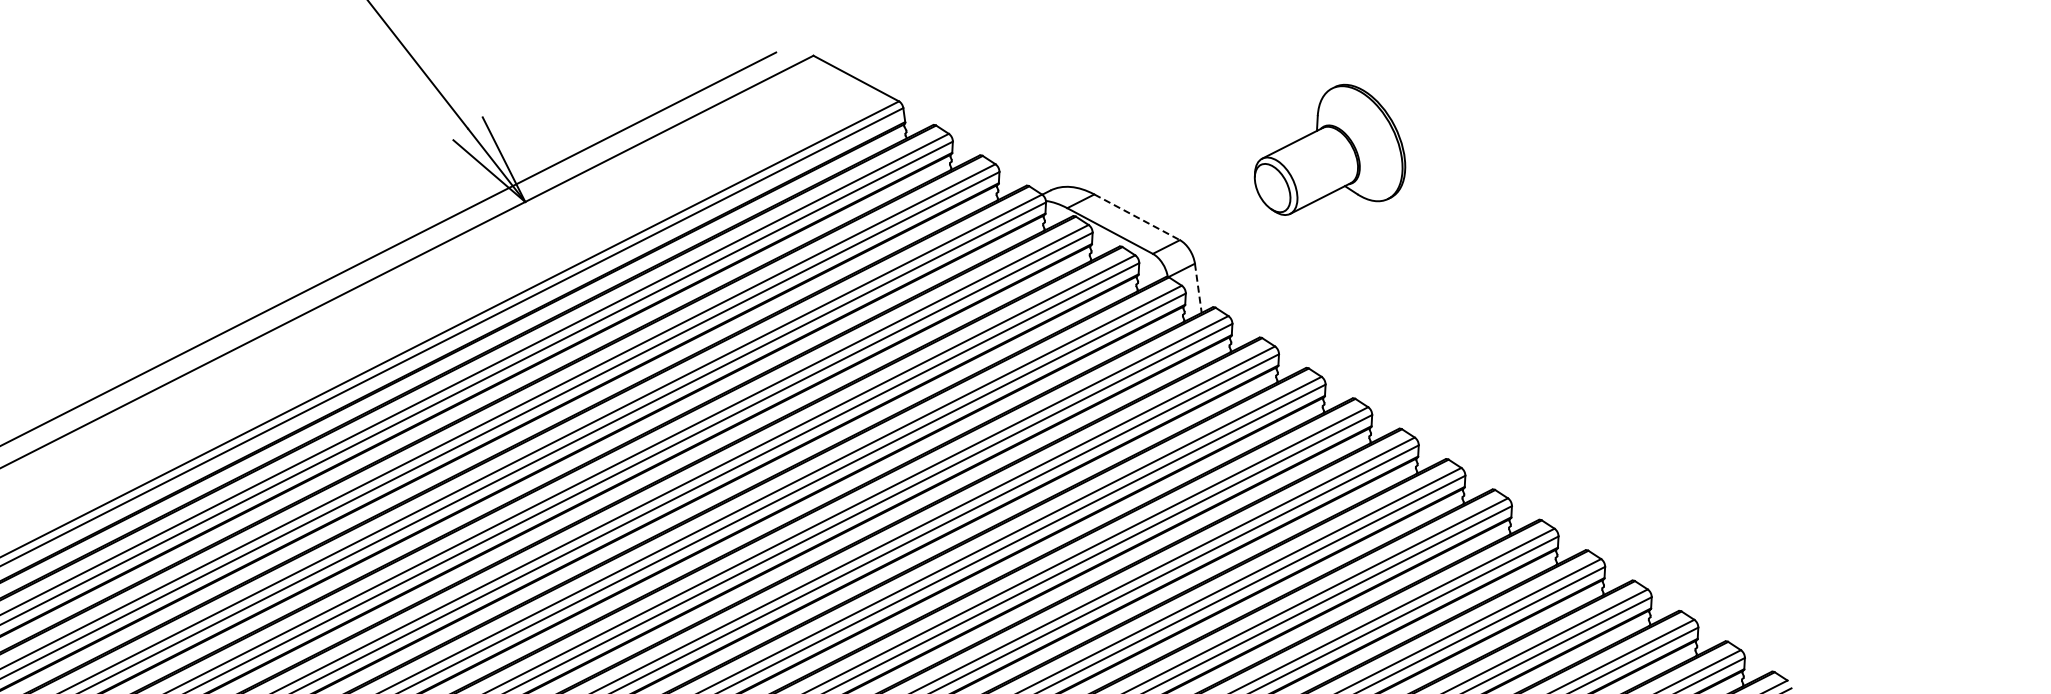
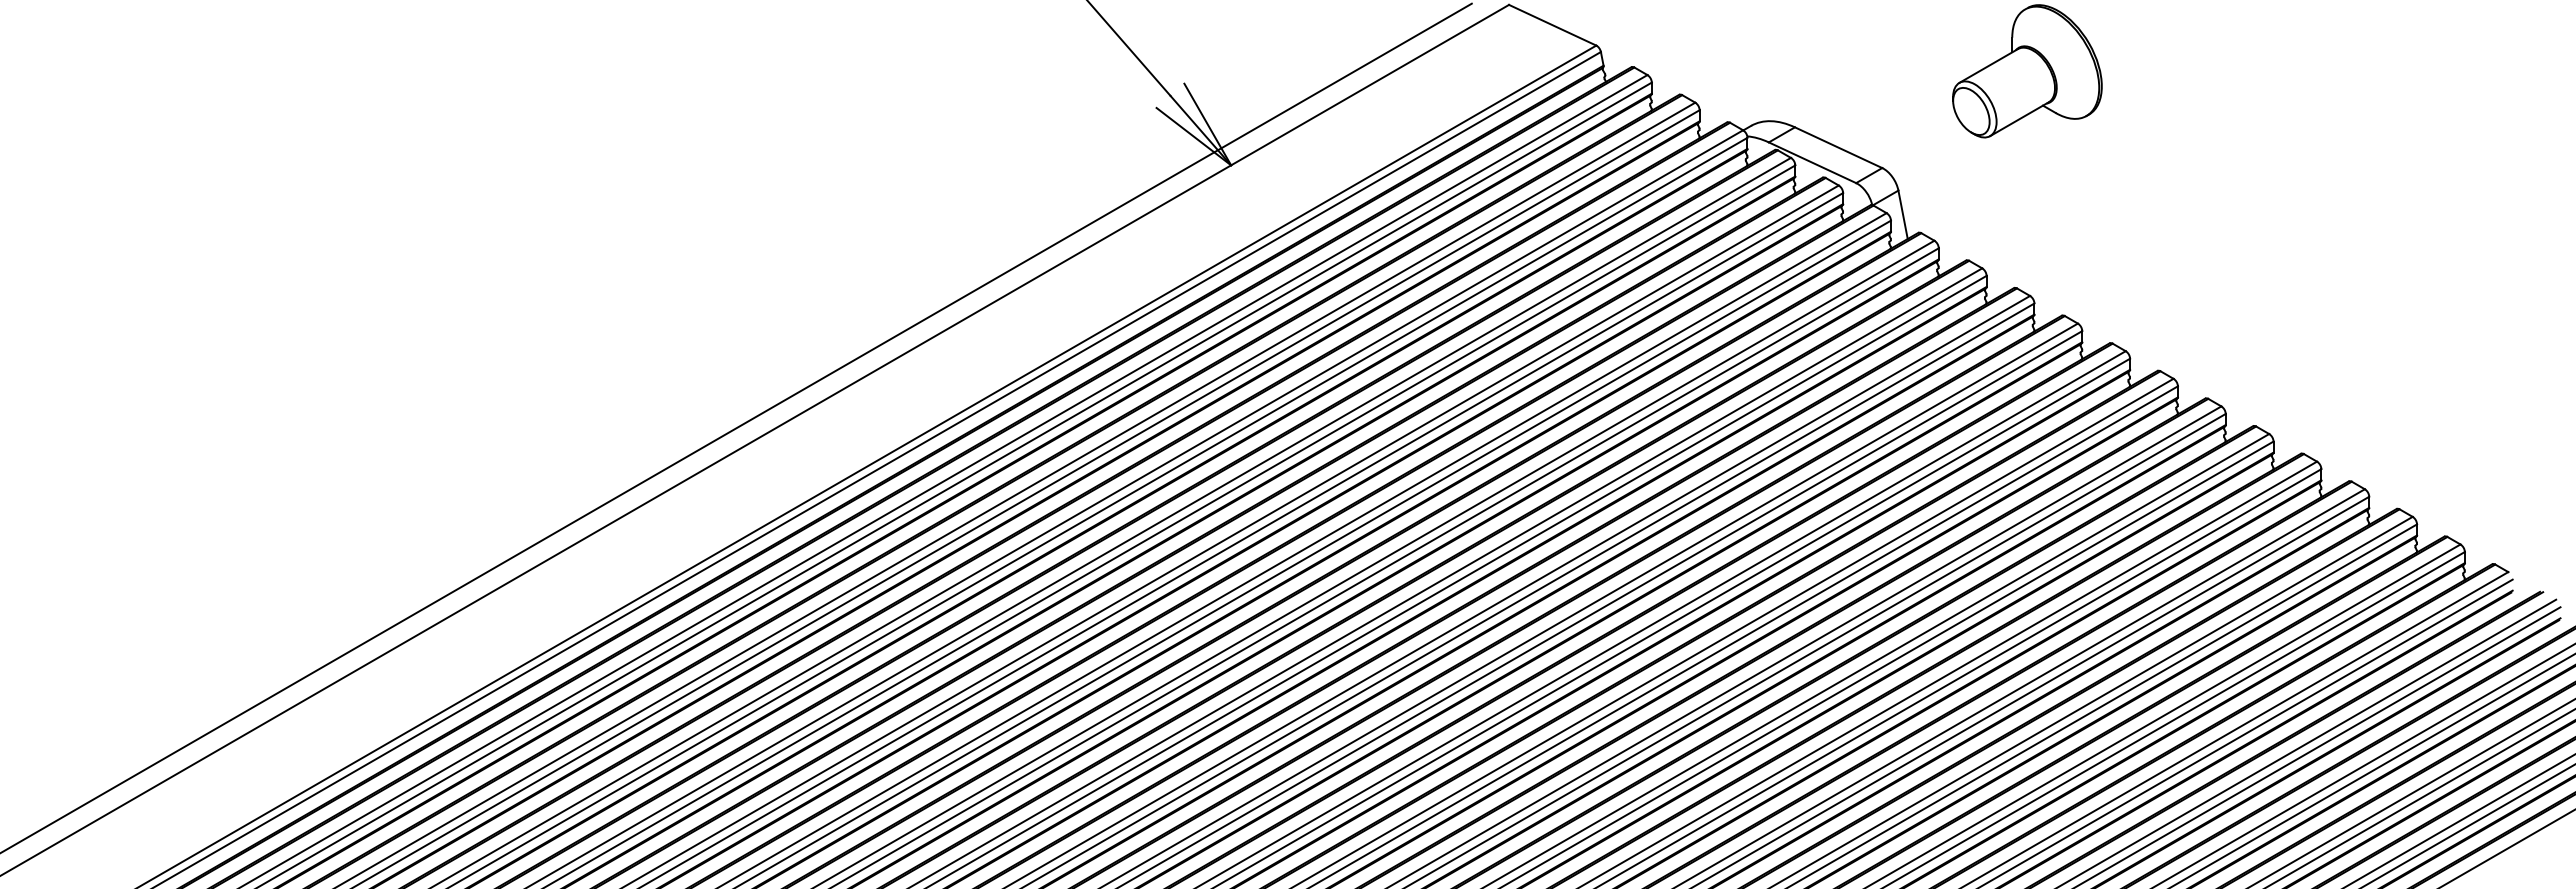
line: (1138, 217) -> (1839, 147), dashed -> solid
line: (1198, 288) -> (1903, 214), dashed -> solid

